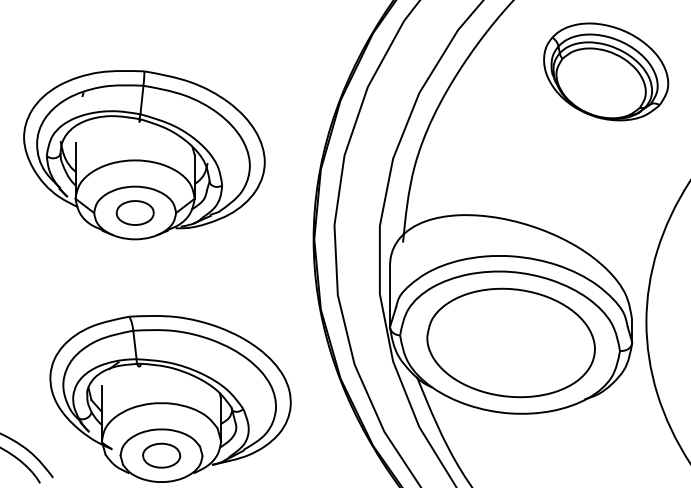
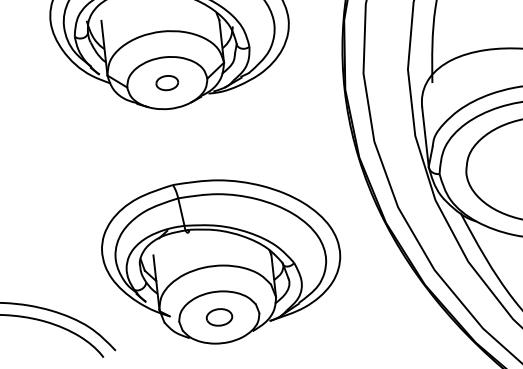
part: (134, 212) -> (166, 82), size x0.6
part: (161, 455) -> (219, 317), size x0.7

